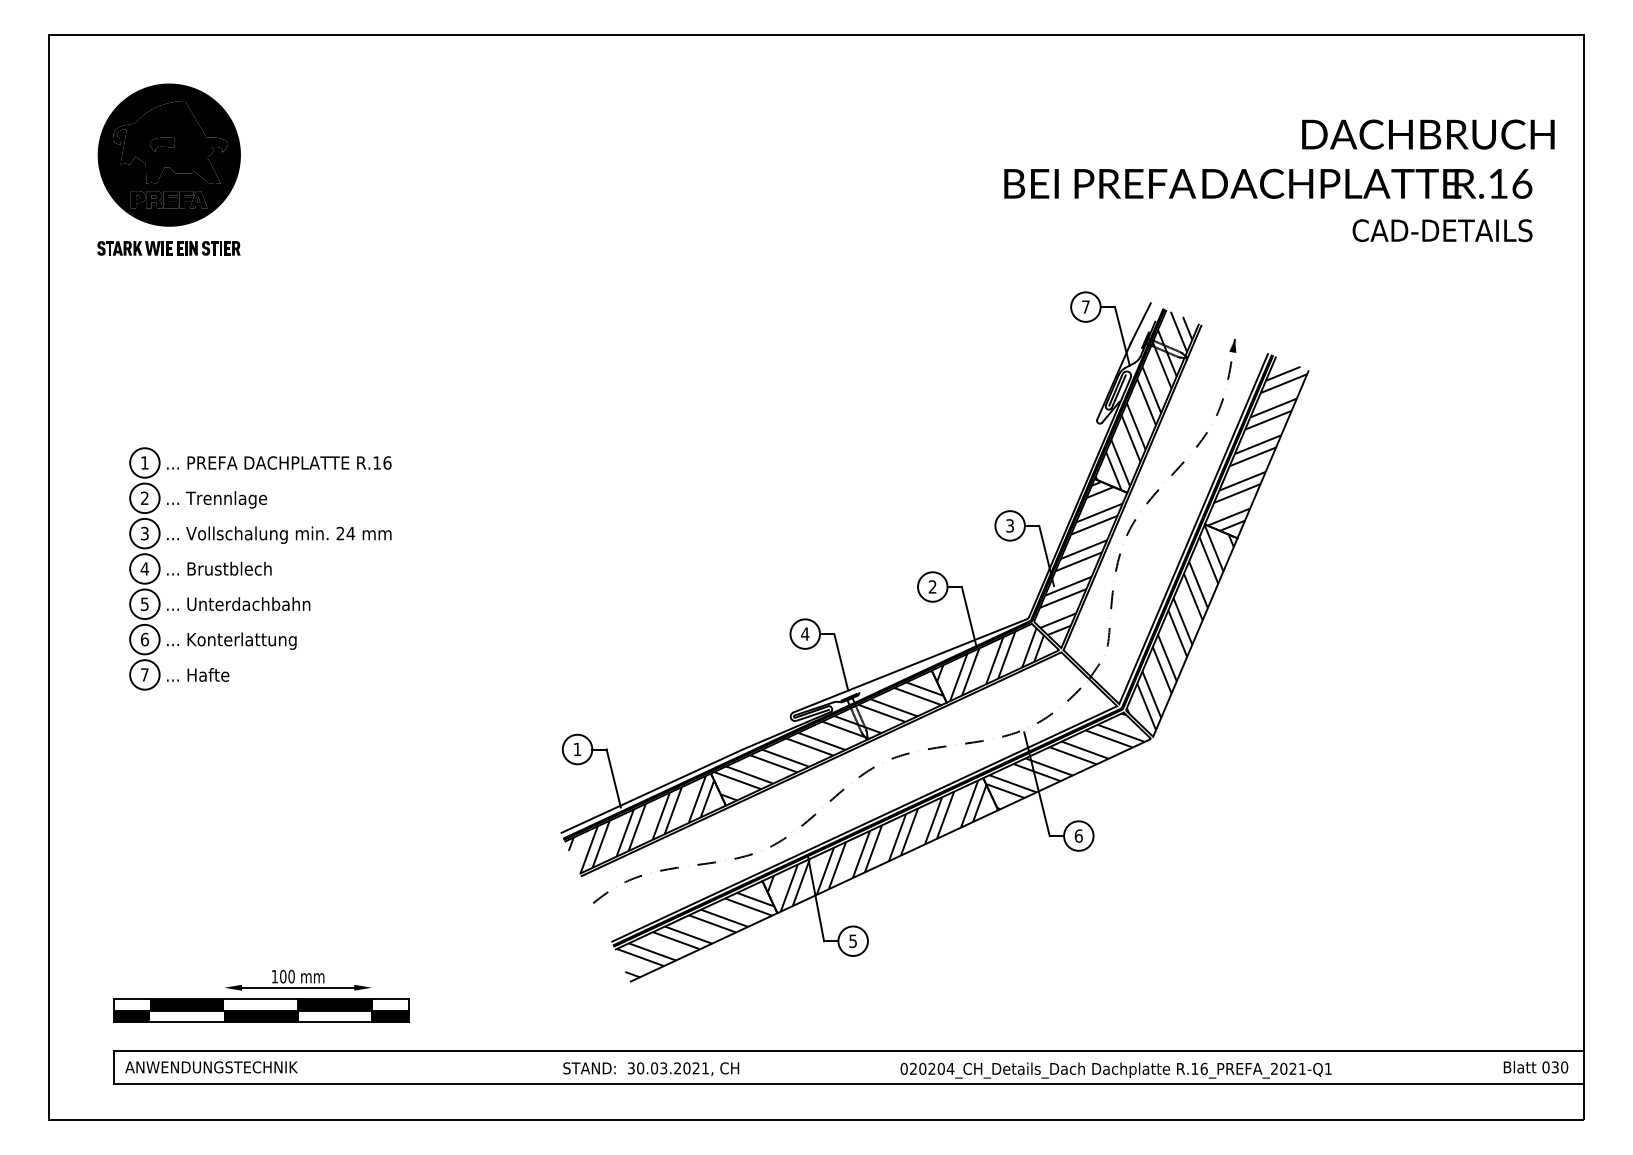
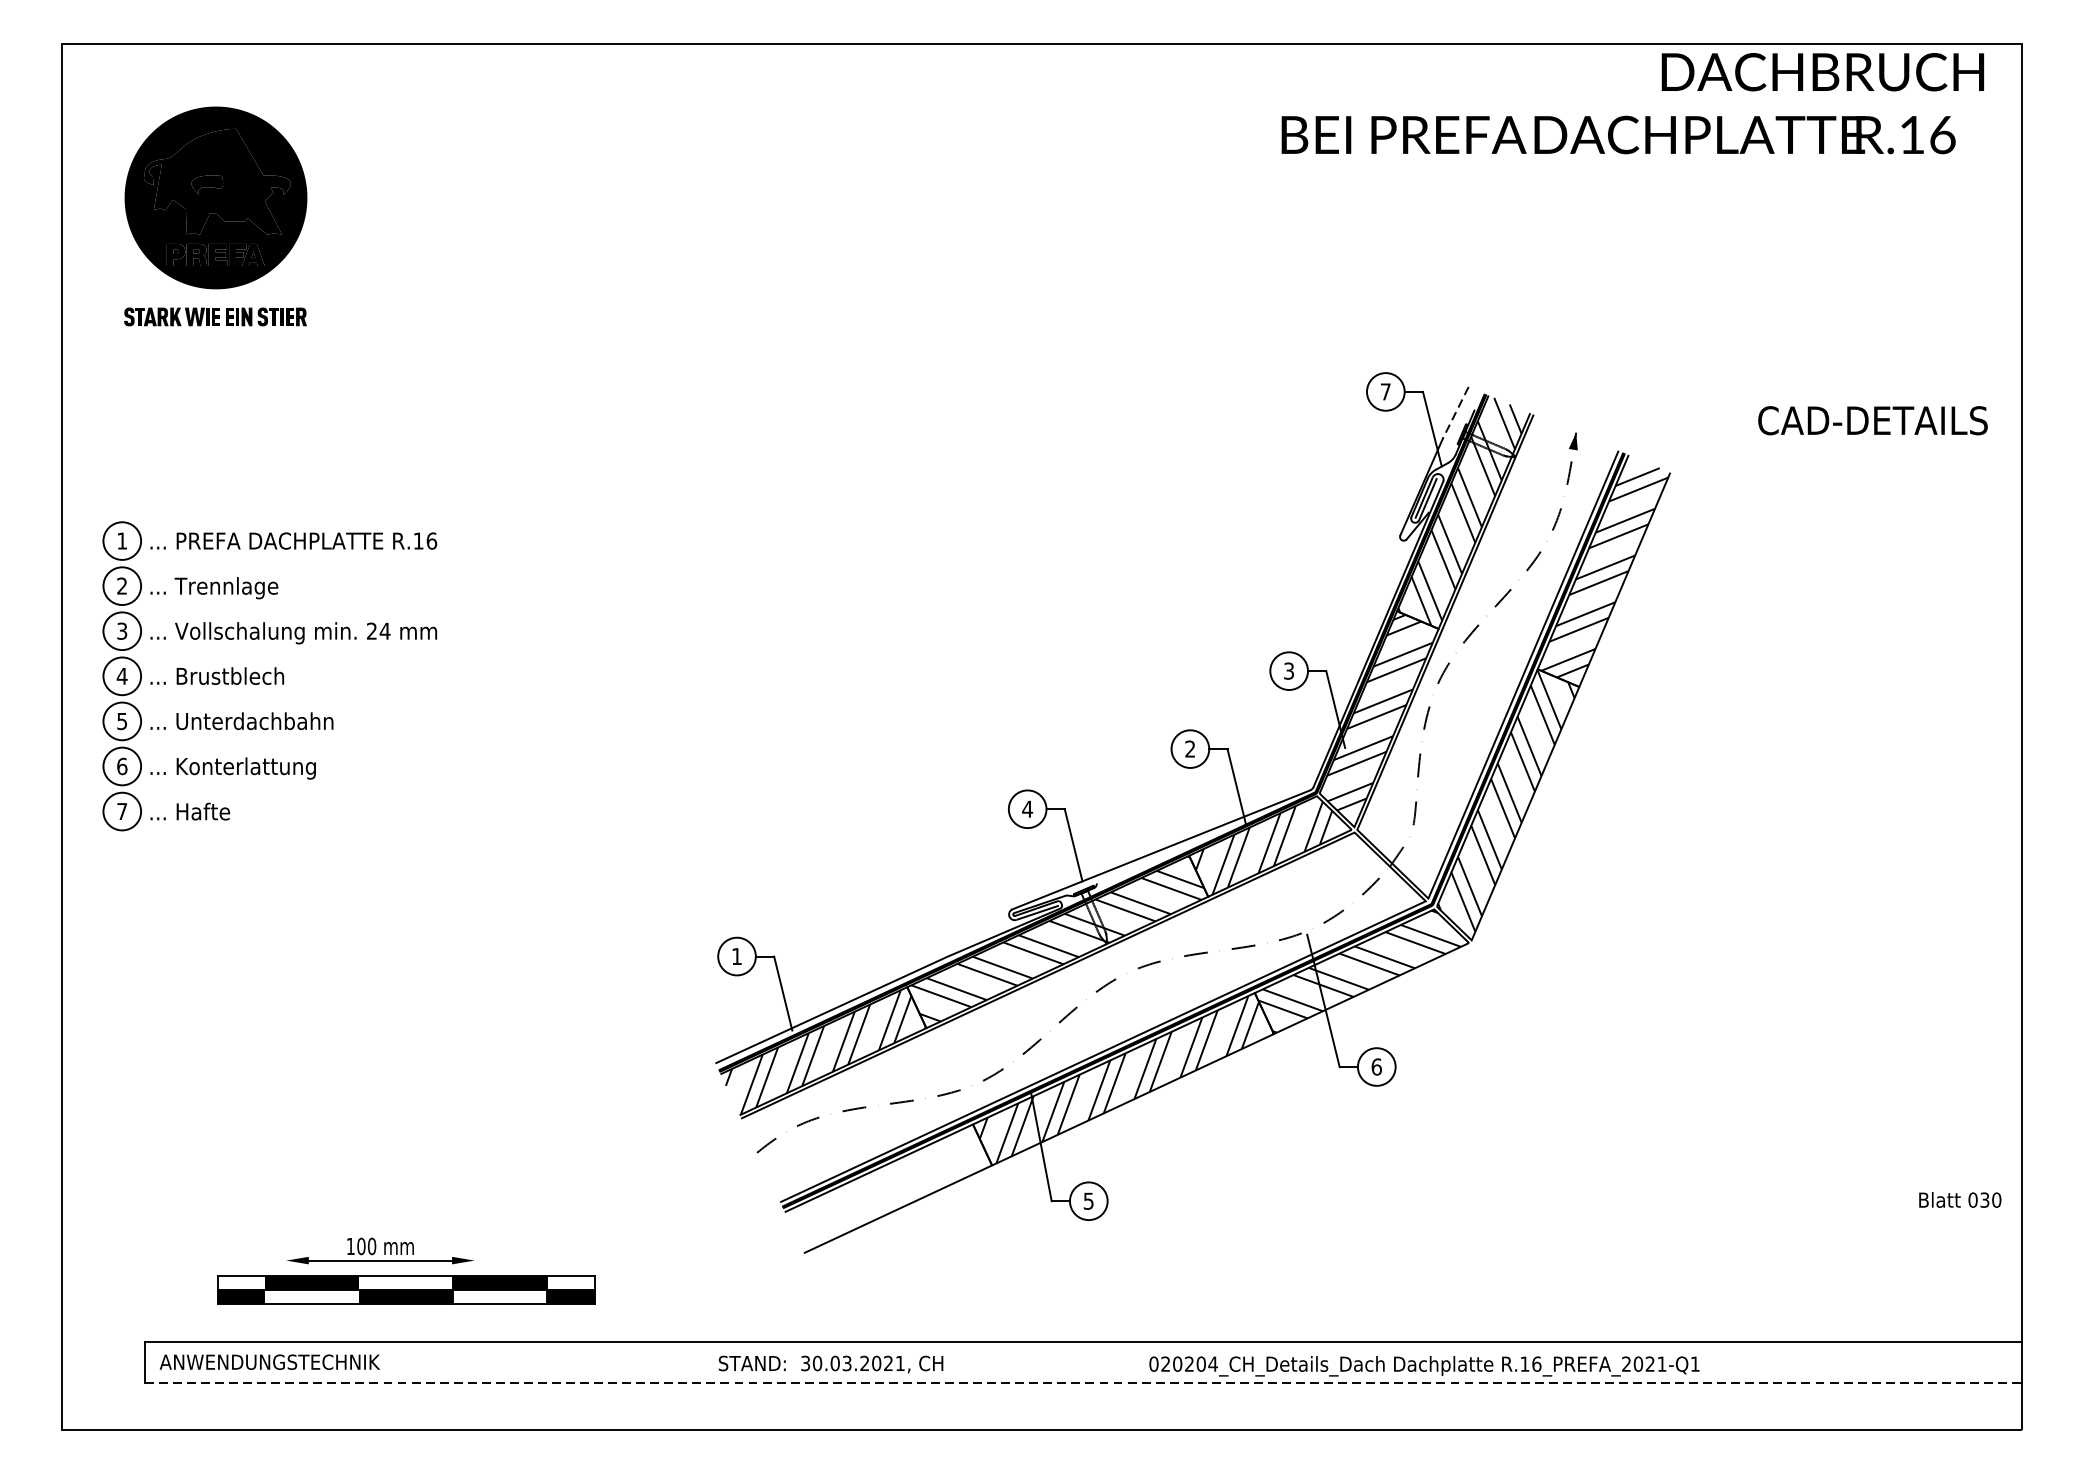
text: (1279, 158) -> (1632, 102), moved
text: (1442, 230) -> (1872, 420), moved
line: (1140, 323) -> (1455, 412), solid -> dashed
part: (260, 568) -> (269, 675), moved
hatch: (695, 929) -> (887, 1186), removed
part: (261, 1010) -> (406, 1289), moved
text: (1535, 1067) -> (1959, 1200), moved
line: (849, 1083) -> (1084, 1382), solid -> dashed

